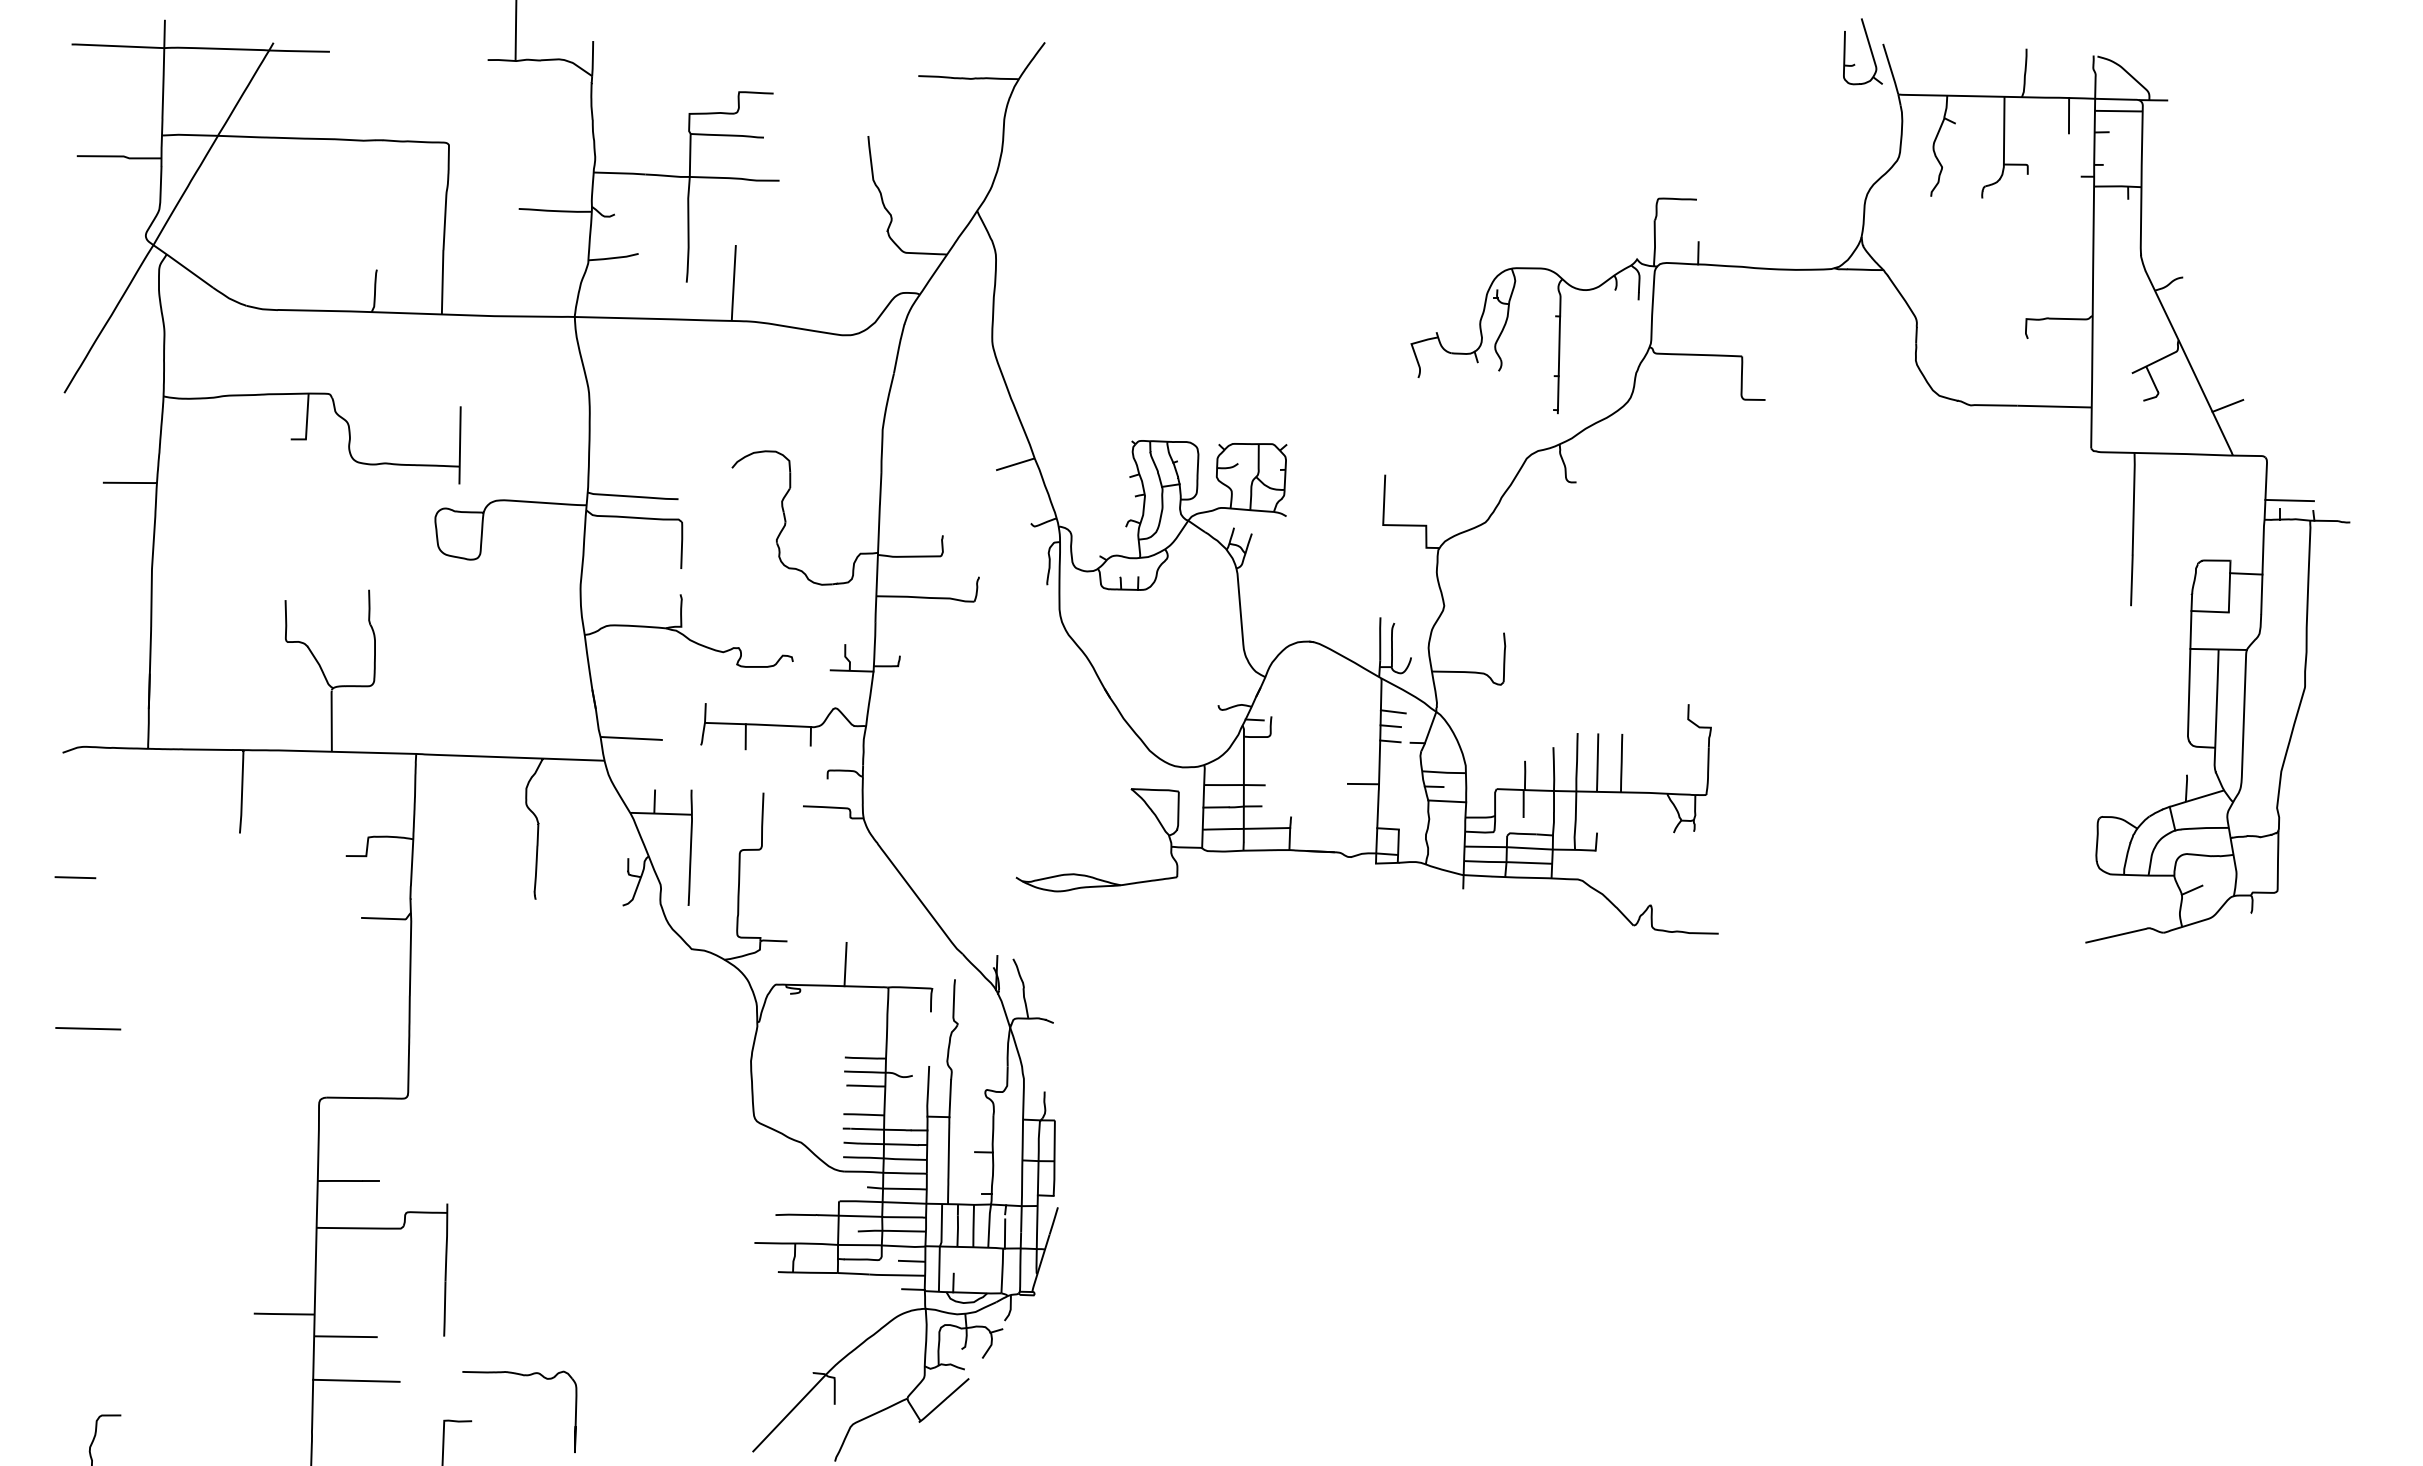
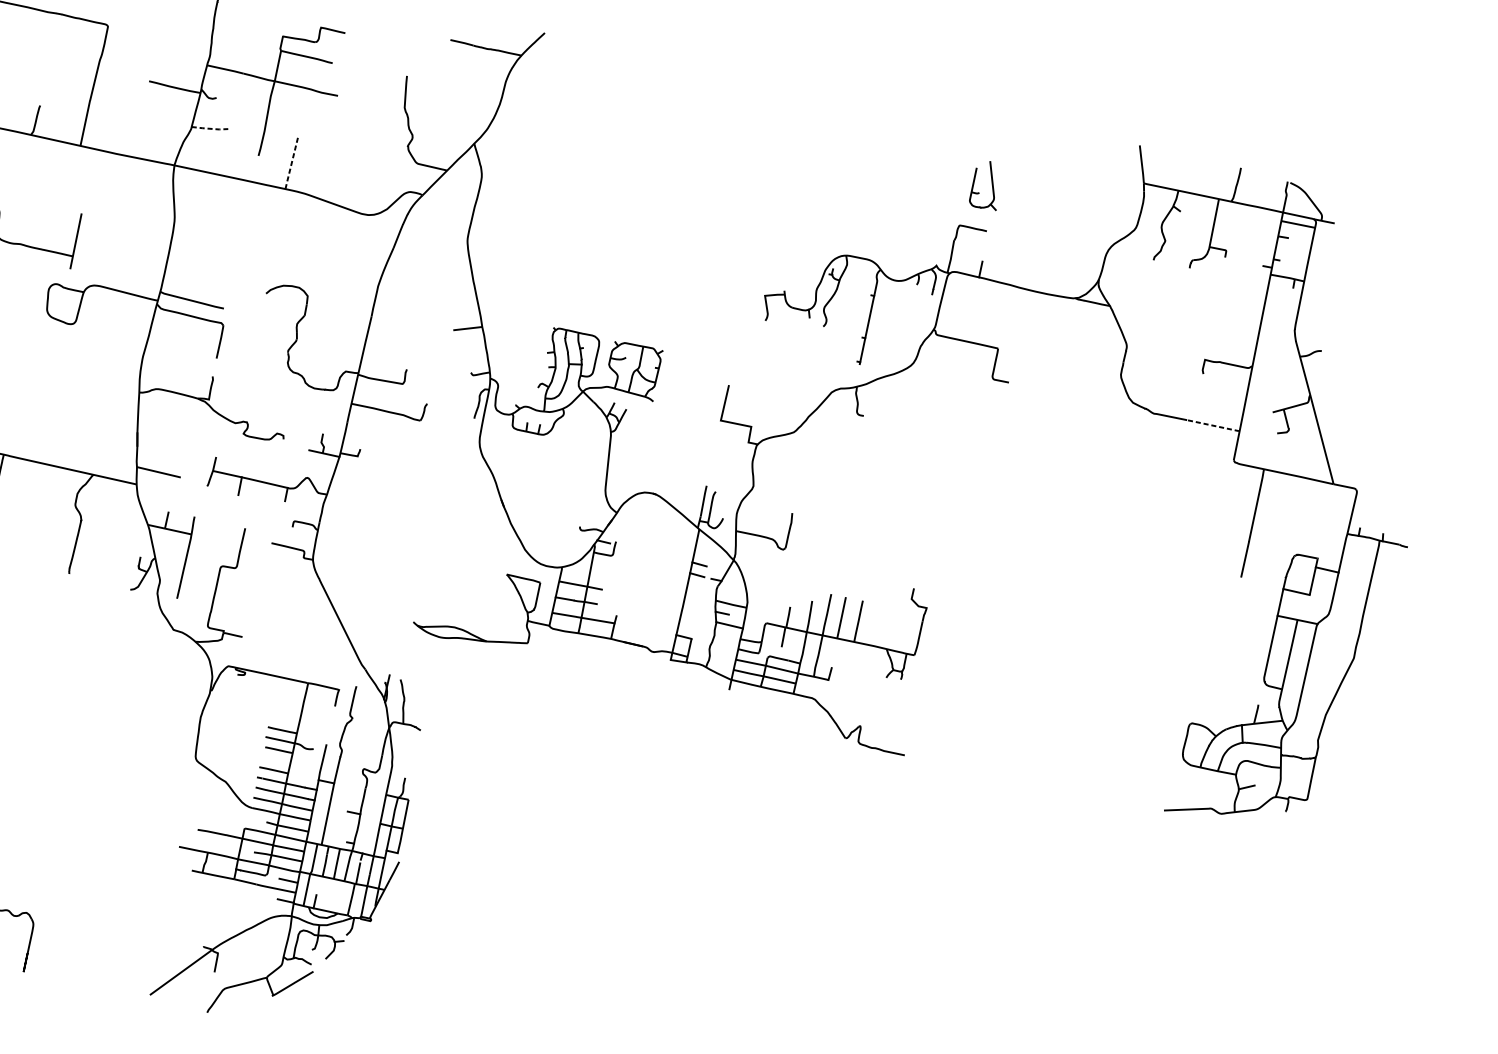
part: (1869, 48) -> (991, 183), moved
line: (2068, 115) -> (1261, 220), removed
line: (613, 258) -> (209, 129), solid -> dashed
line: (733, 283) -> (291, 162), solid -> dashed
line: (2227, 405) -> (1336, 447), removed
line: (2055, 406) -> (1214, 425), solid -> dashed
line: (2289, 500) -> (1367, 523), removed
line: (1392, 711) -> (702, 554), removed
line: (1363, 783) -> (672, 601), removed
line: (845, 964) -> (280, 661), removed

